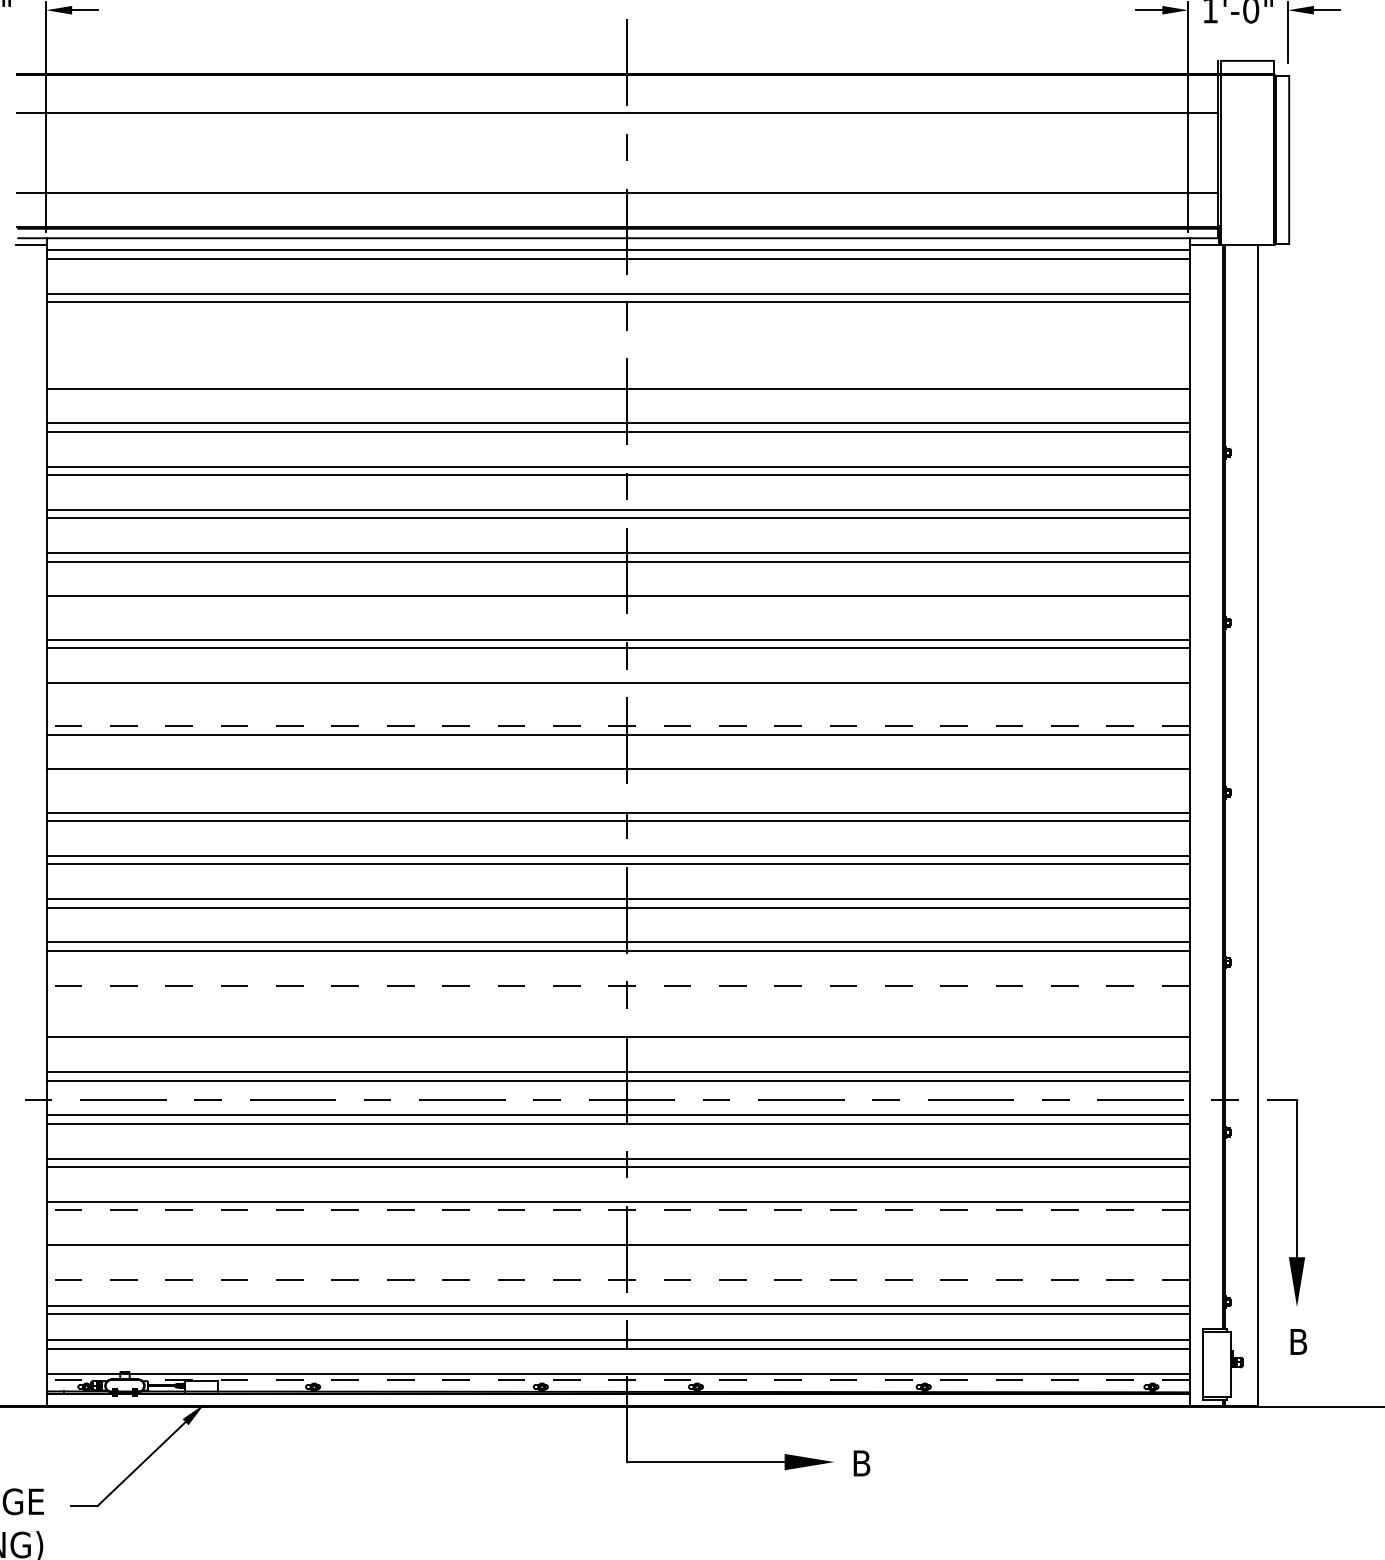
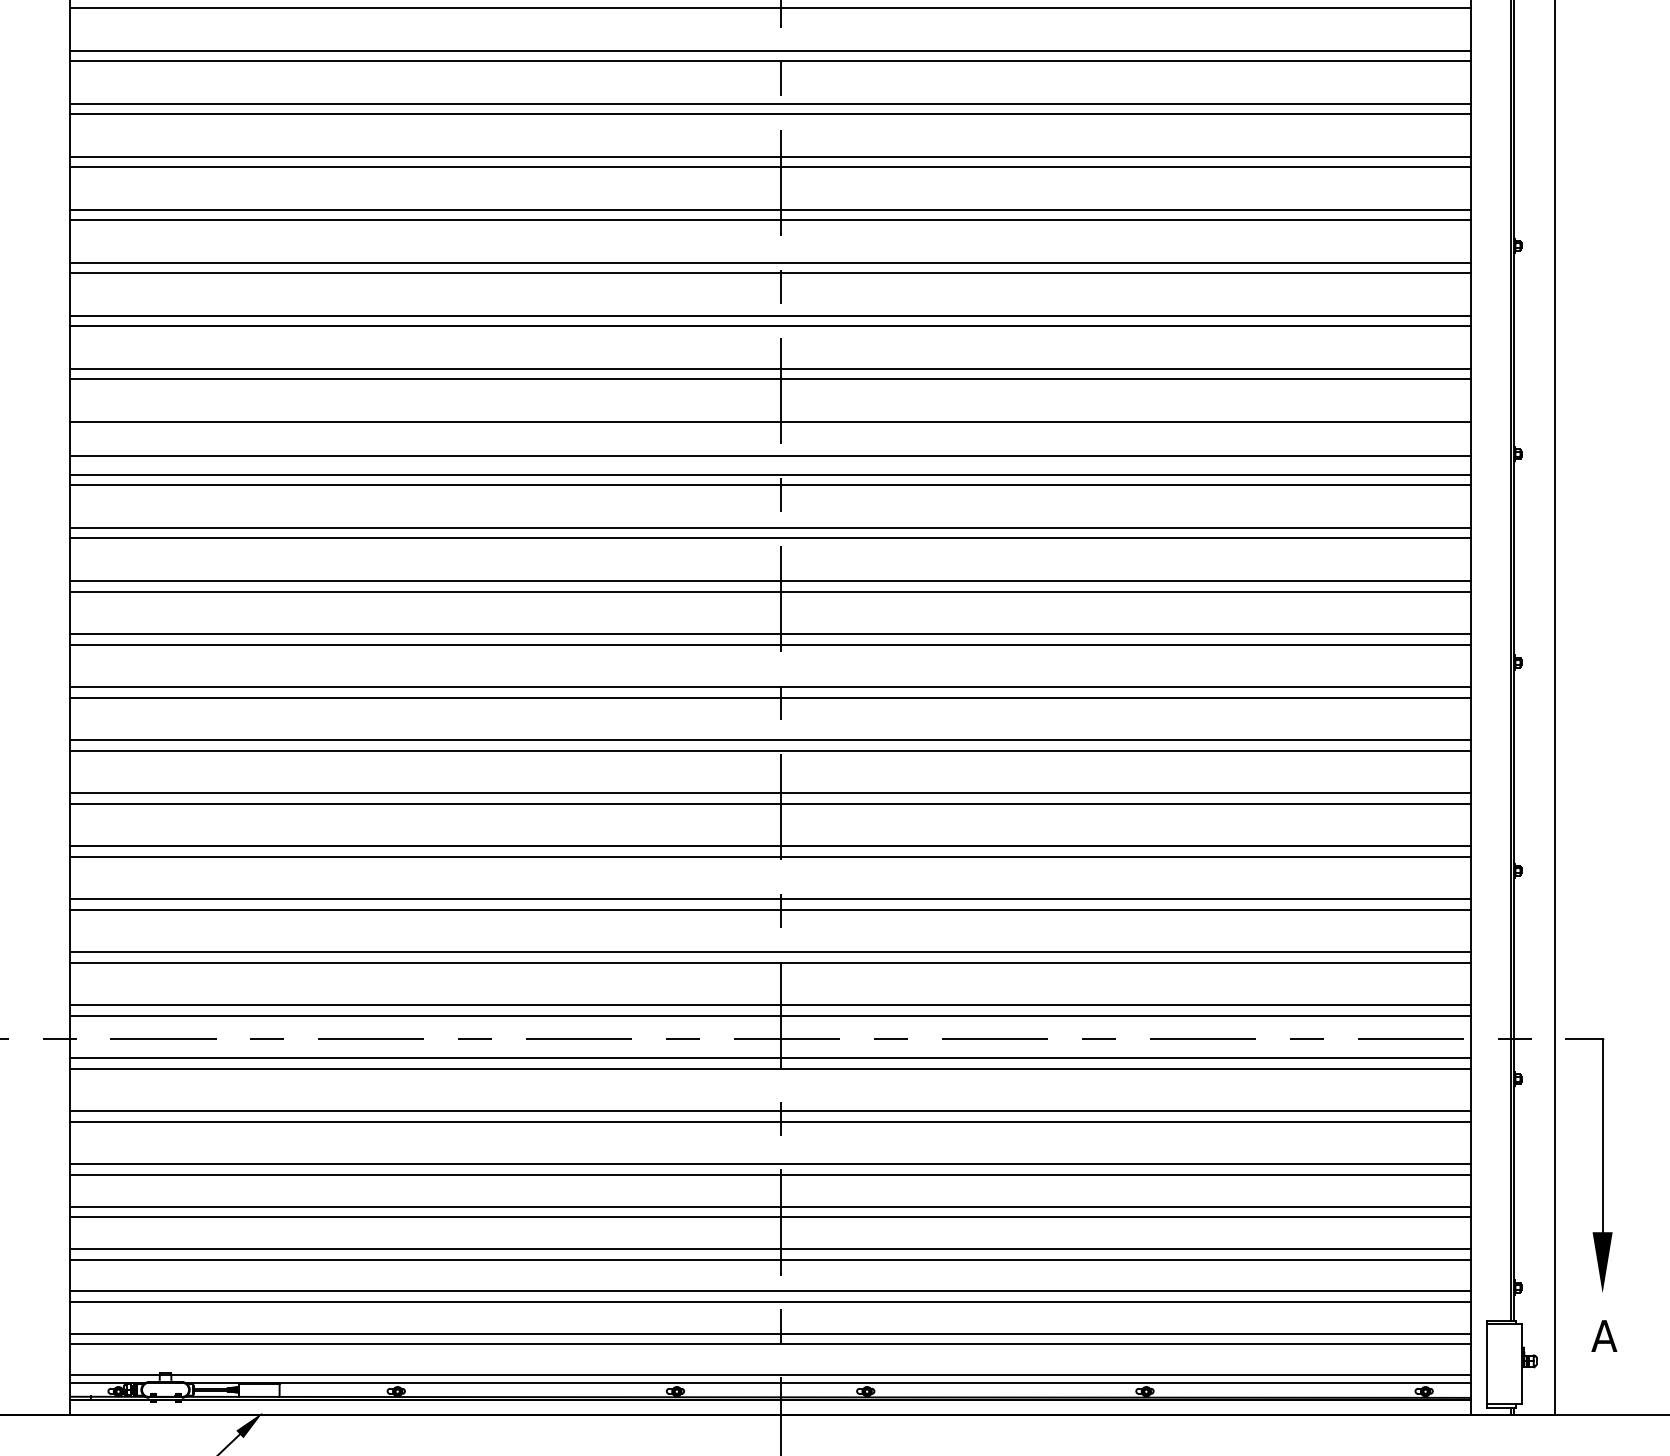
line: (618, 336) -> (770, 103), added
line: (618, 345) -> (770, 114), added
line: (618, 380) -> (770, 157), added
line: (618, 624) -> (770, 456), added
line: (618, 691) -> (770, 538), added
line: (617, 726) -> (769, 581), dashed -> solid
line: (618, 777) -> (770, 643), added
line: (617, 985) -> (769, 899), dashed -> solid
line: (618, 994) -> (770, 910), added
line: (618, 1028) -> (770, 951), added
line: (617, 1210) -> (769, 1174), dashed -> solid
line: (618, 1236) -> (770, 1206), added
line: (618, 1270) -> (770, 1248), added
line: (617, 1279) -> (769, 1259), dashed -> solid
text: (1297, 1341) -> (1603, 1335), B -> A
line: (617, 1379) -> (769, 1382), dashed -> solid

